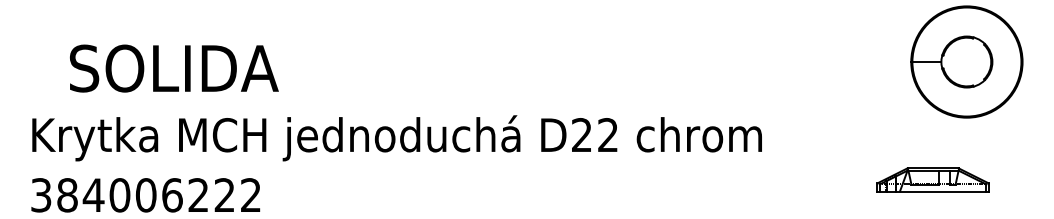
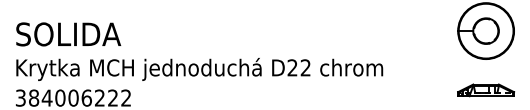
text: (173, 68) -> (68, 34), moved
part: (933, 180) -> (486, 90), moved

